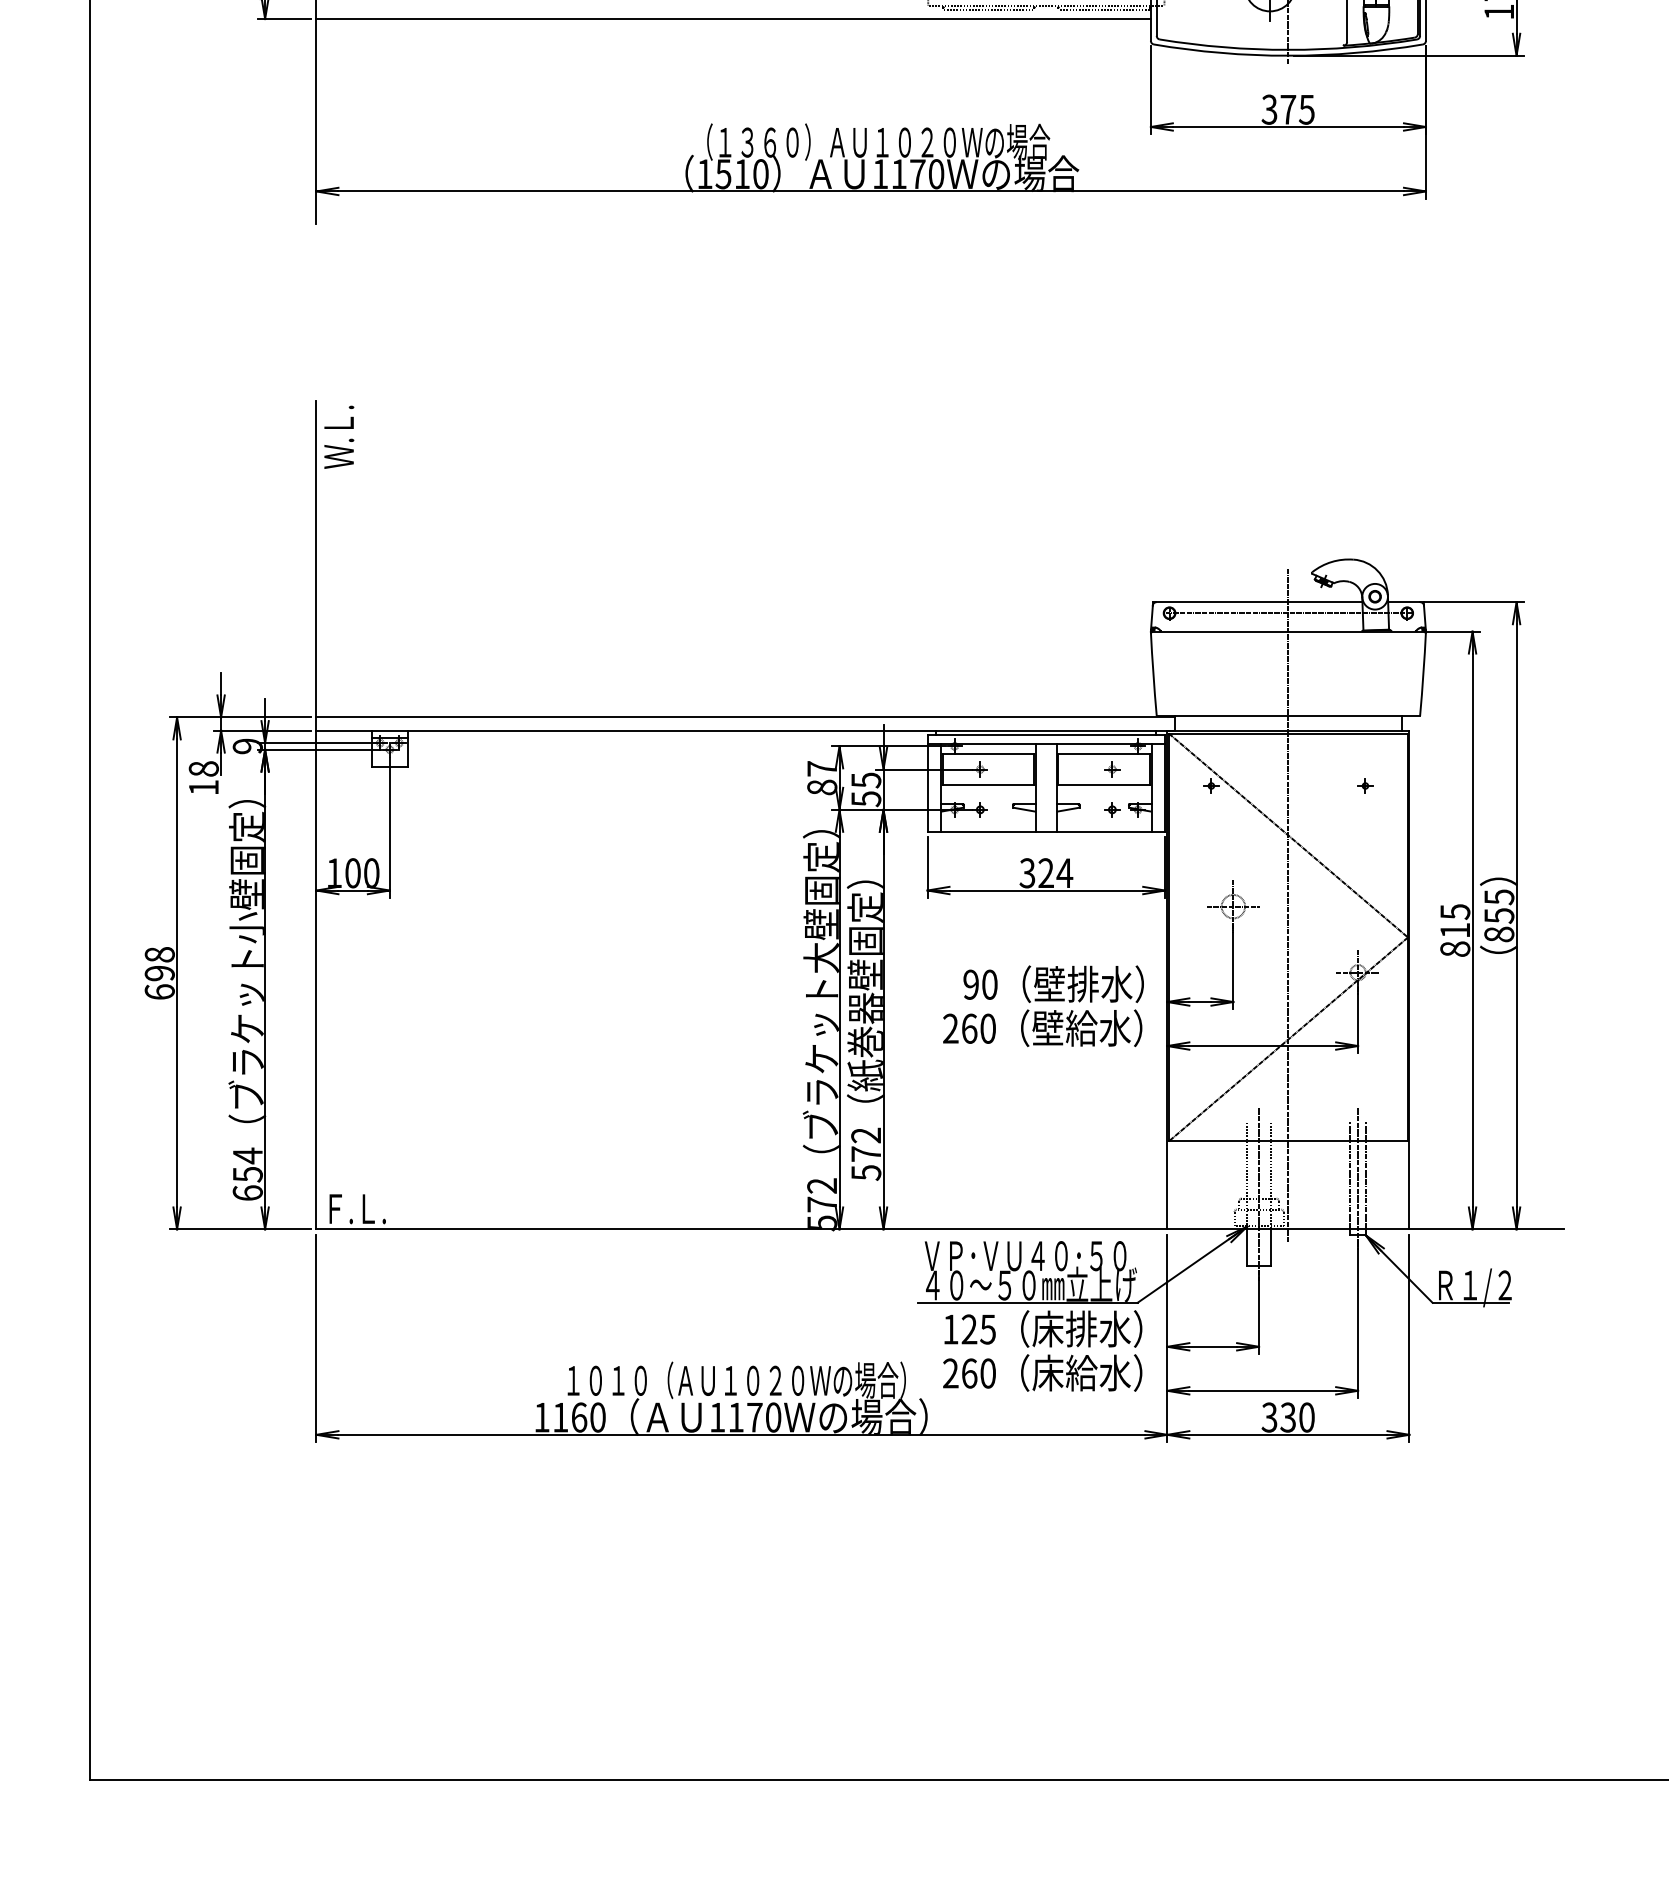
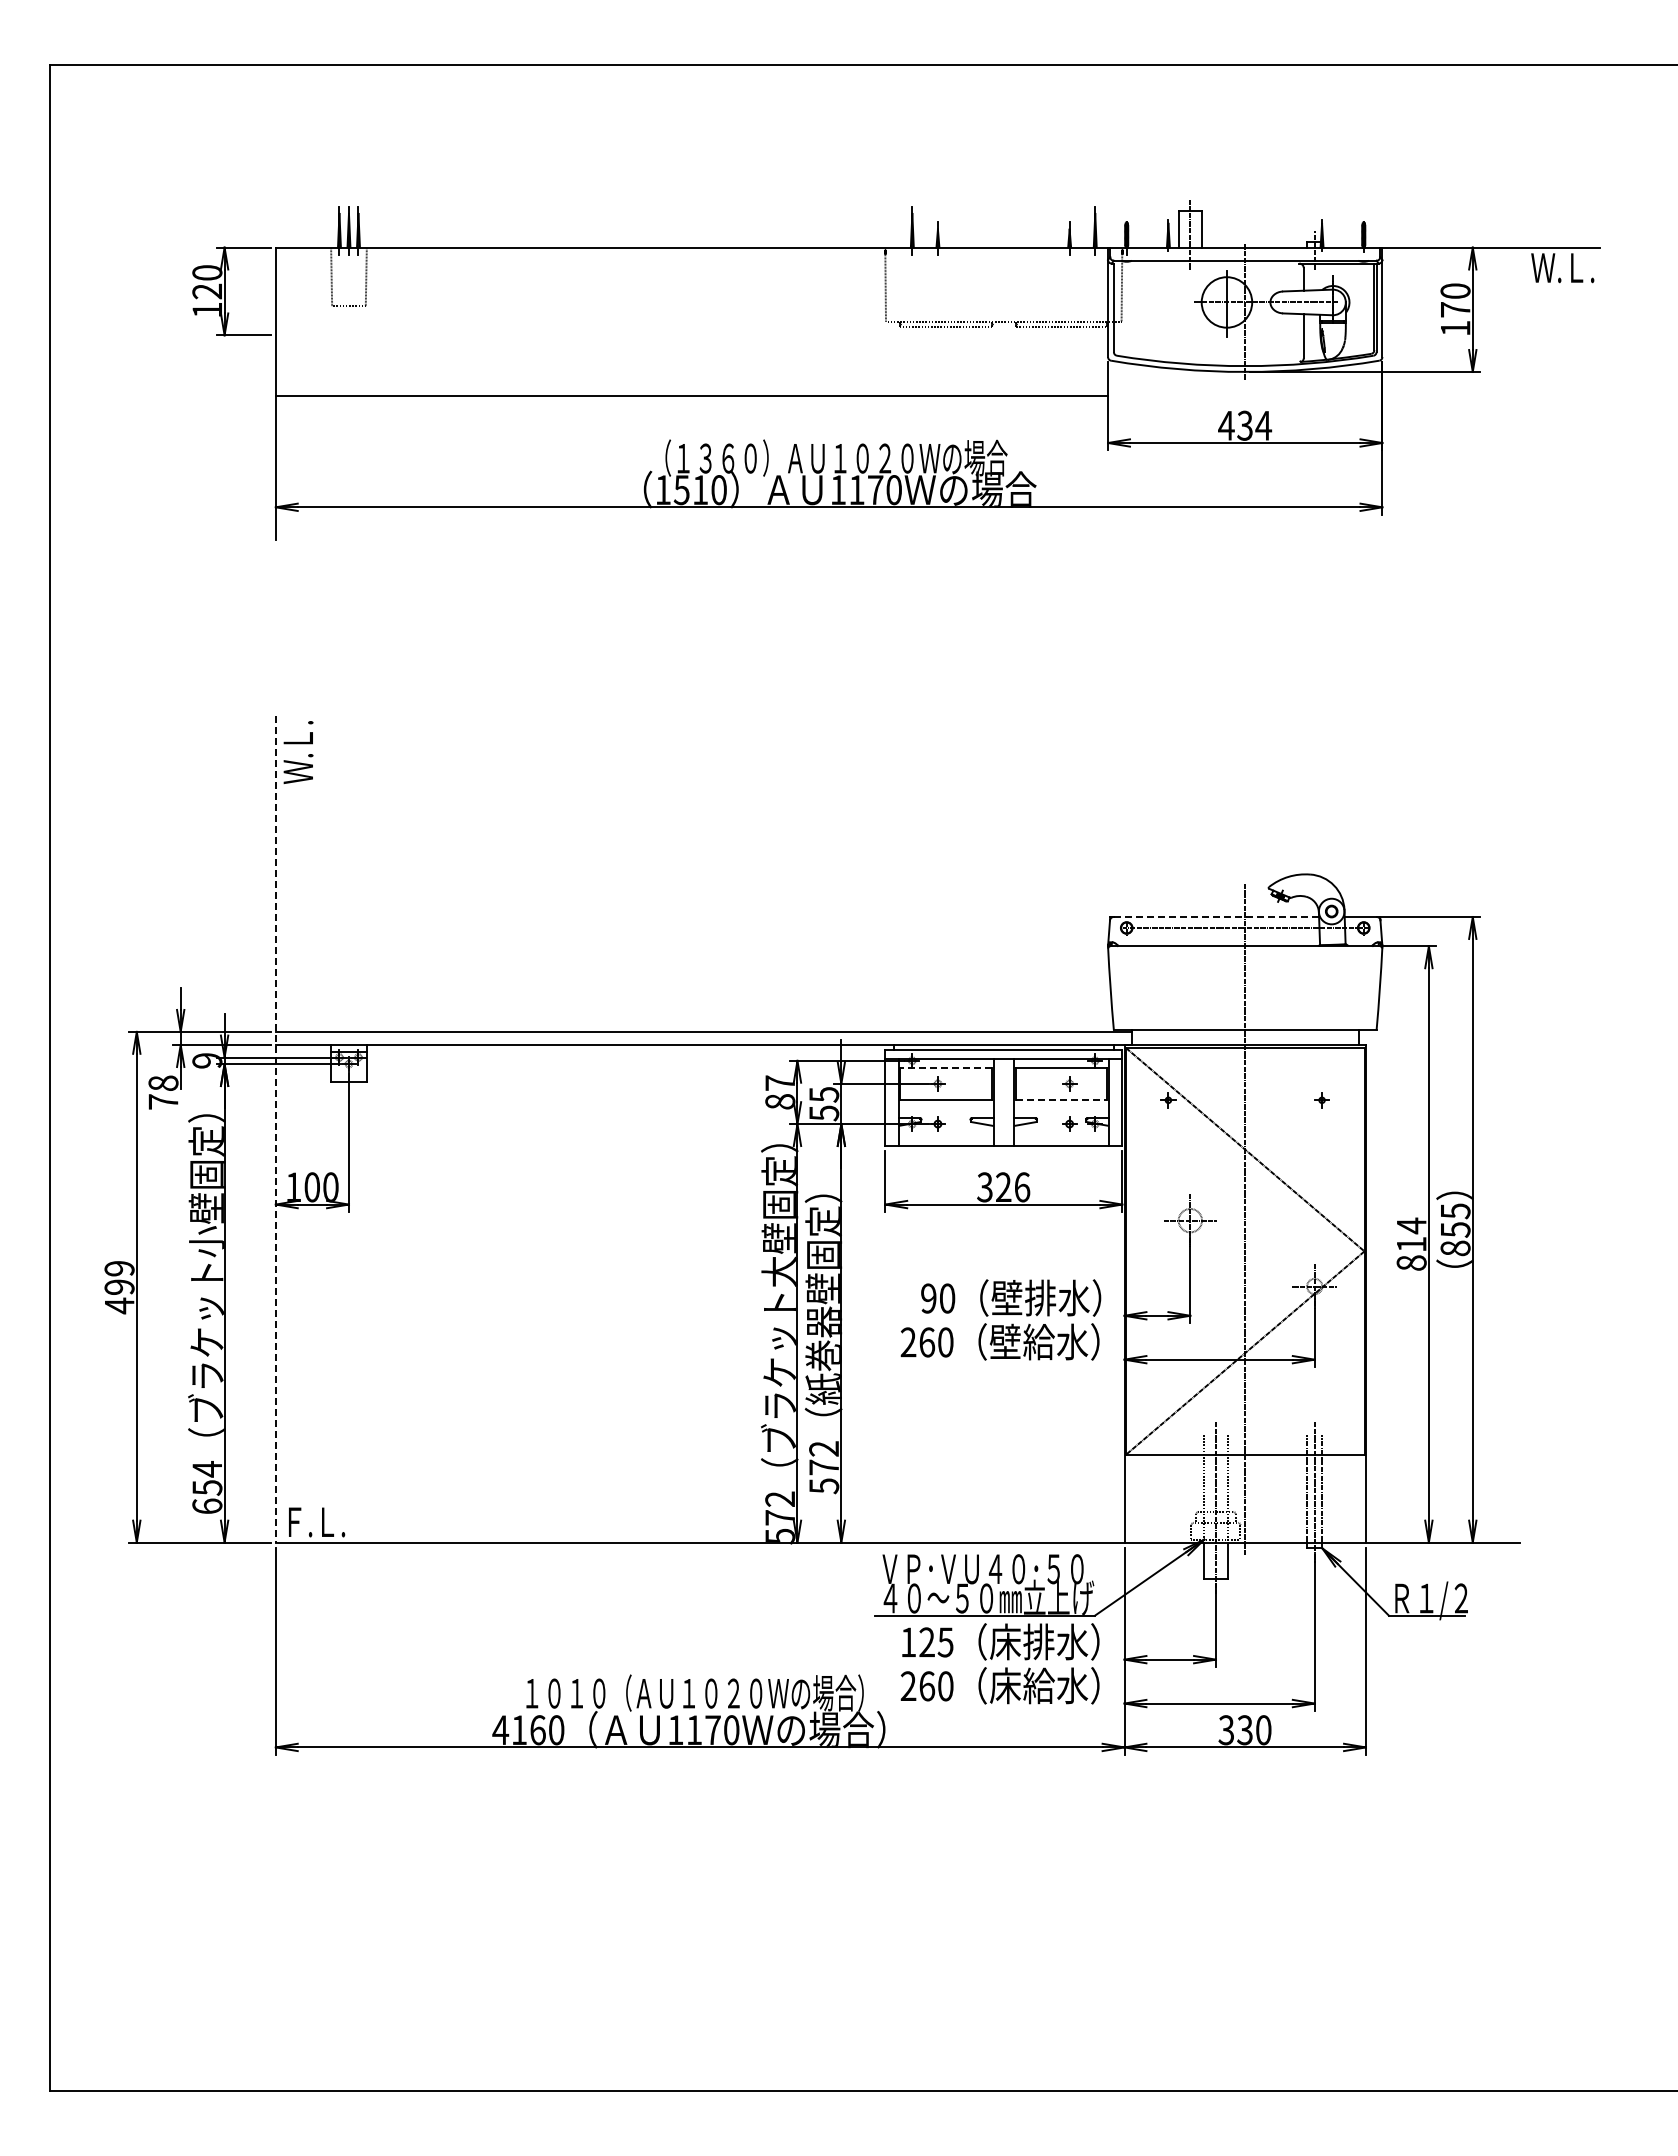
line: (733, 19) -> (691, 396), moved
text: (1288, 109) -> (1245, 425), 375 -> 434
line: (1259, 602) -> (1216, 917), solid -> dashed
line: (988, 754) -> (946, 1068), solid -> dashed
line: (1104, 785) -> (1061, 1099), solid -> dashed
text: (203, 787) -> (163, 1101), 18 -> 78
line: (316, 815) -> (275, 1129), solid -> dashed
text: (1064, 873) -> (1021, 1187), 324 -> 326
text: (1455, 911) -> (1411, 1225), 815 -> 814
text: (159, 973) -> (119, 1287), 698 -> 499
text: (541, 1416) -> (500, 1729), 1160 -> 4160

